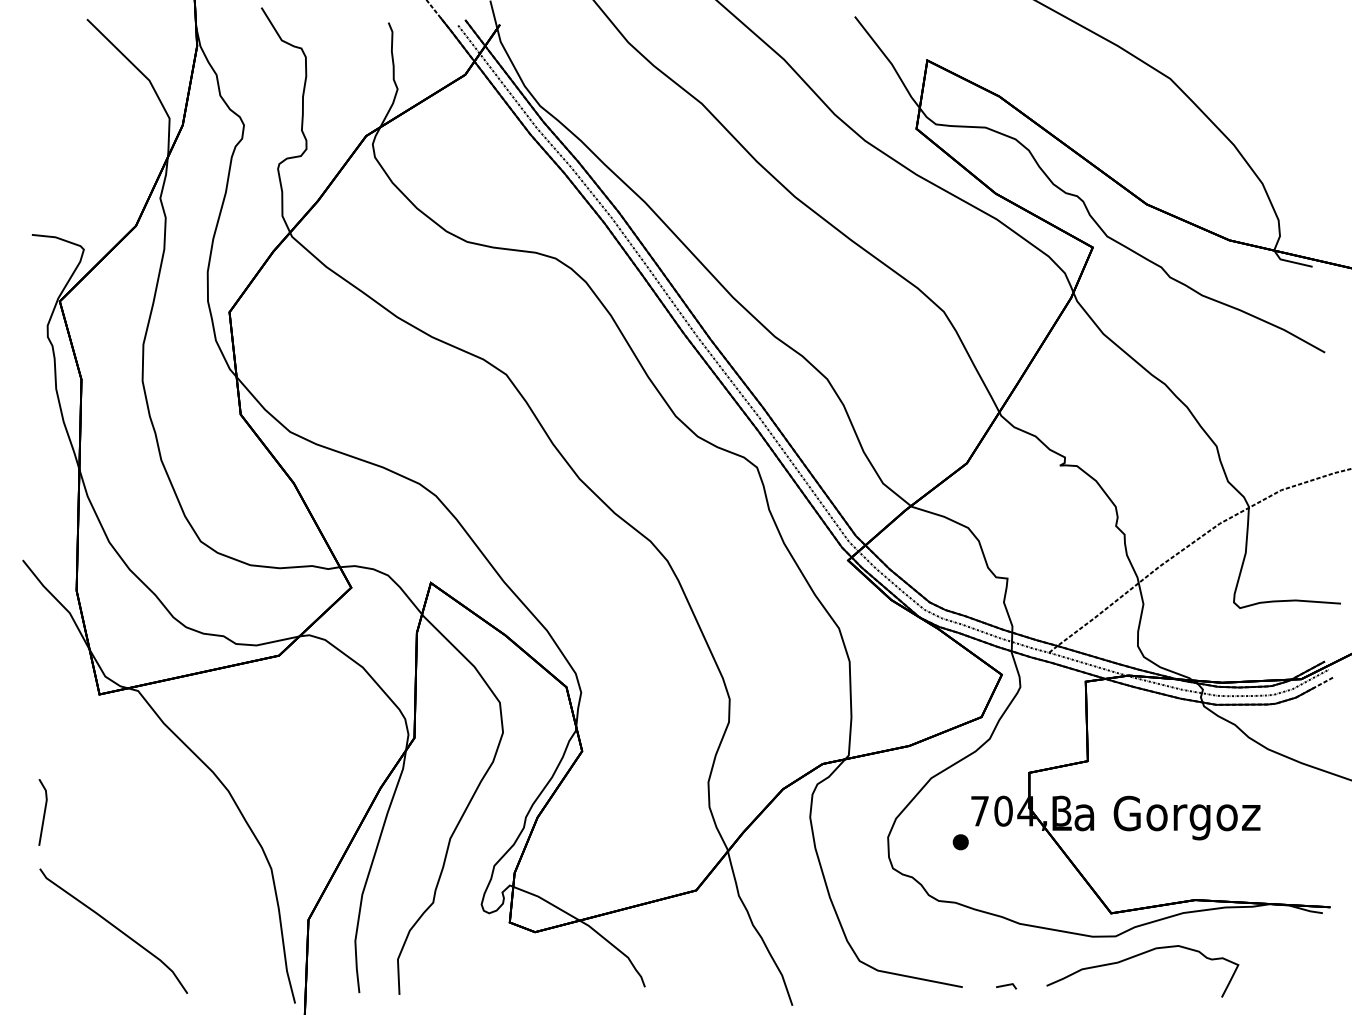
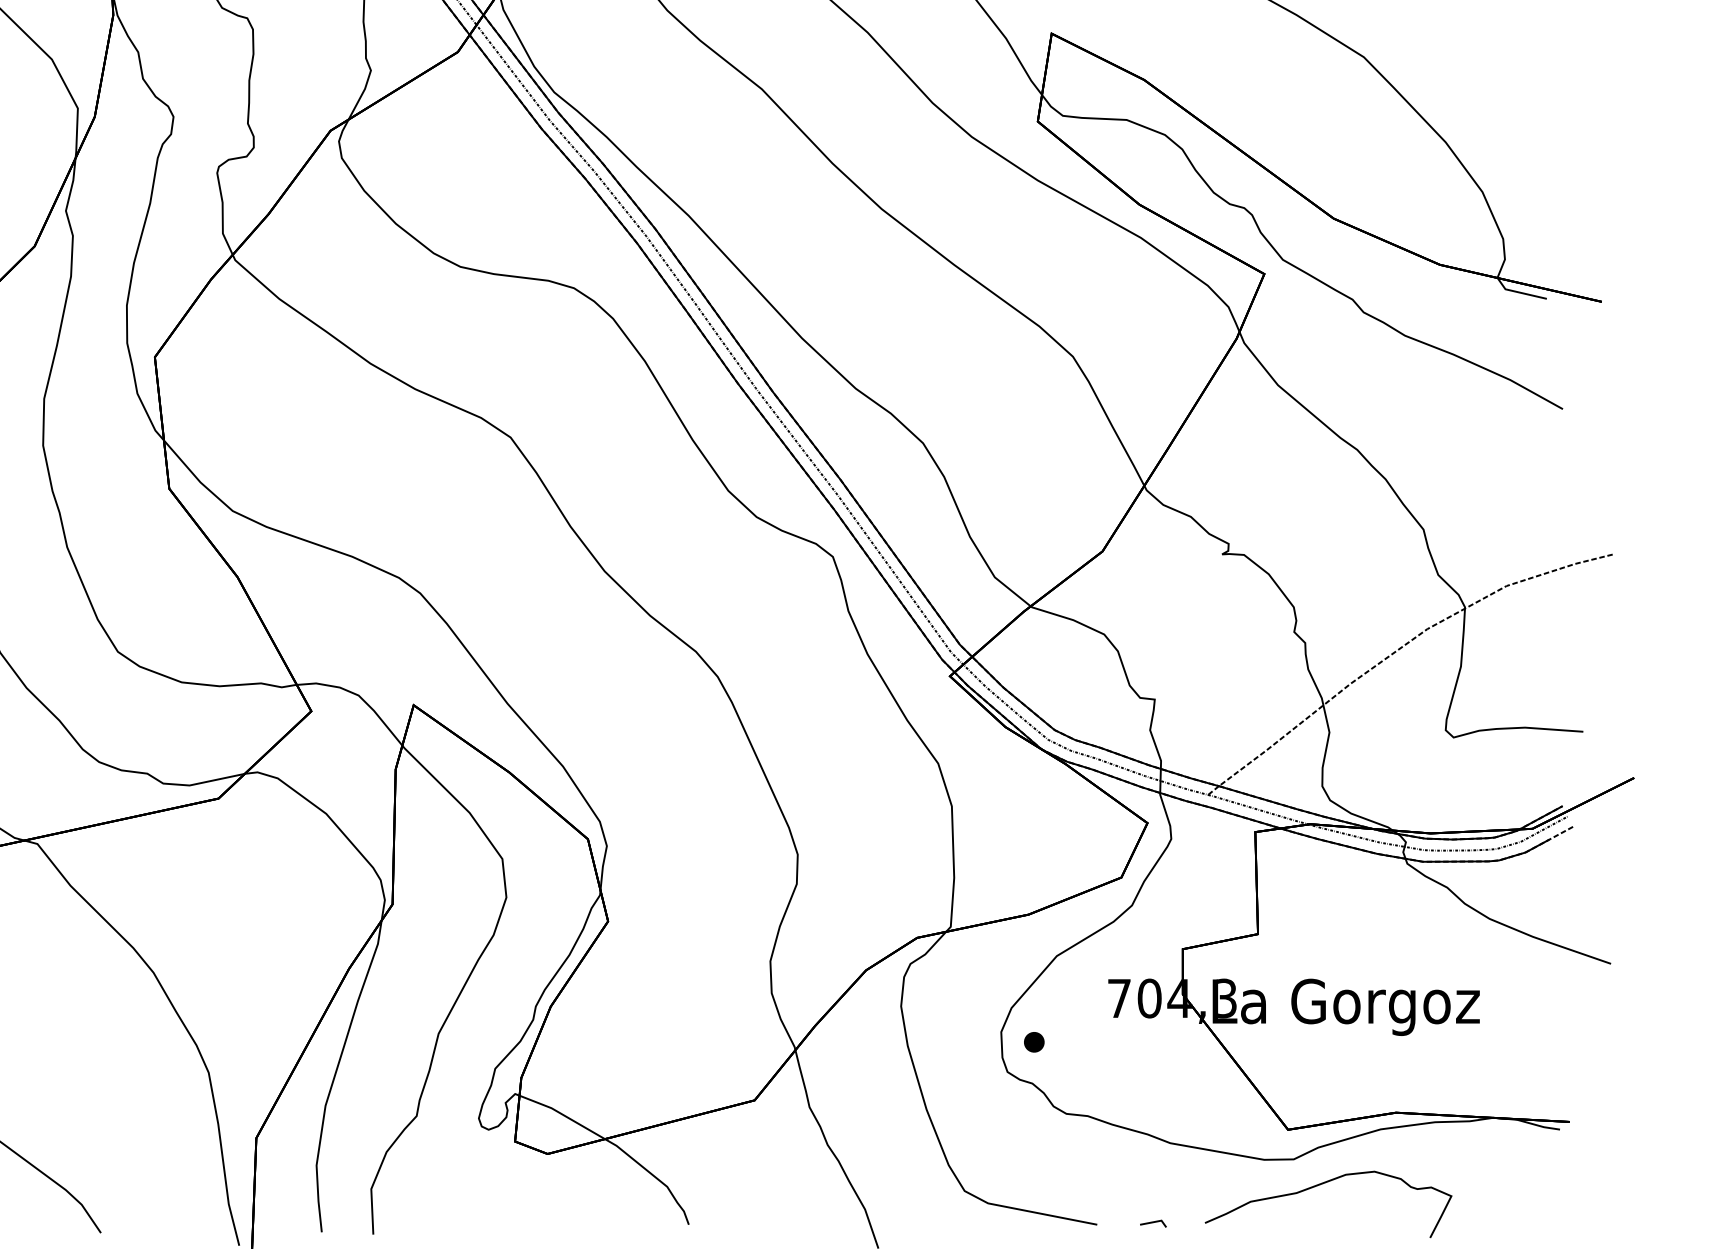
part: (960, 842) -> (1033, 1042), moved

